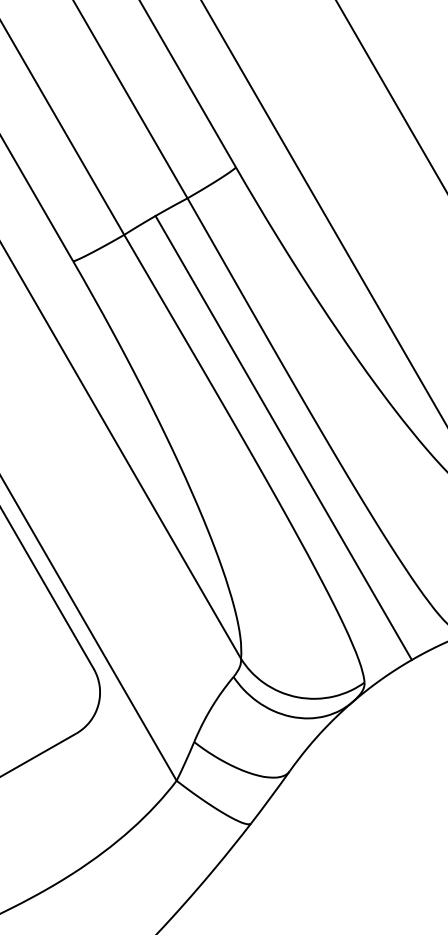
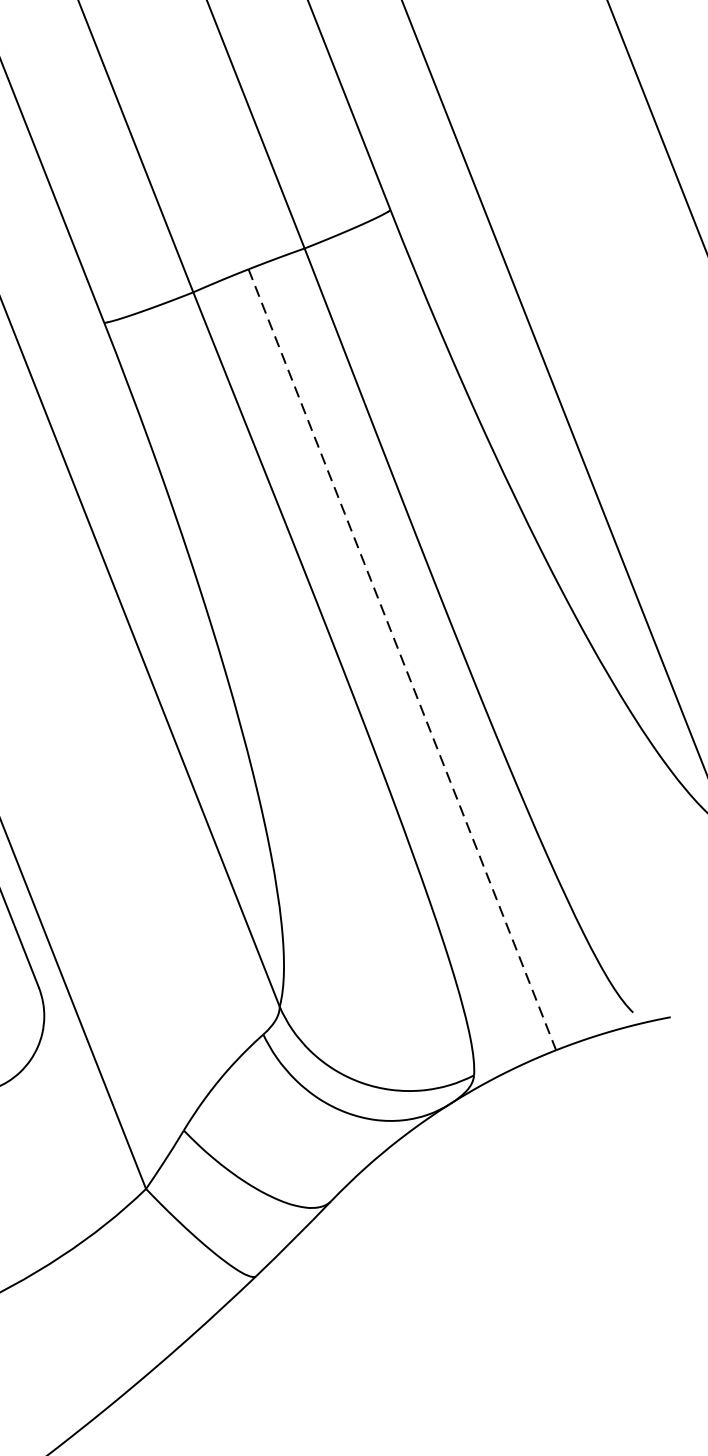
line: (283, 438) -> (401, 660), solid -> dashed

